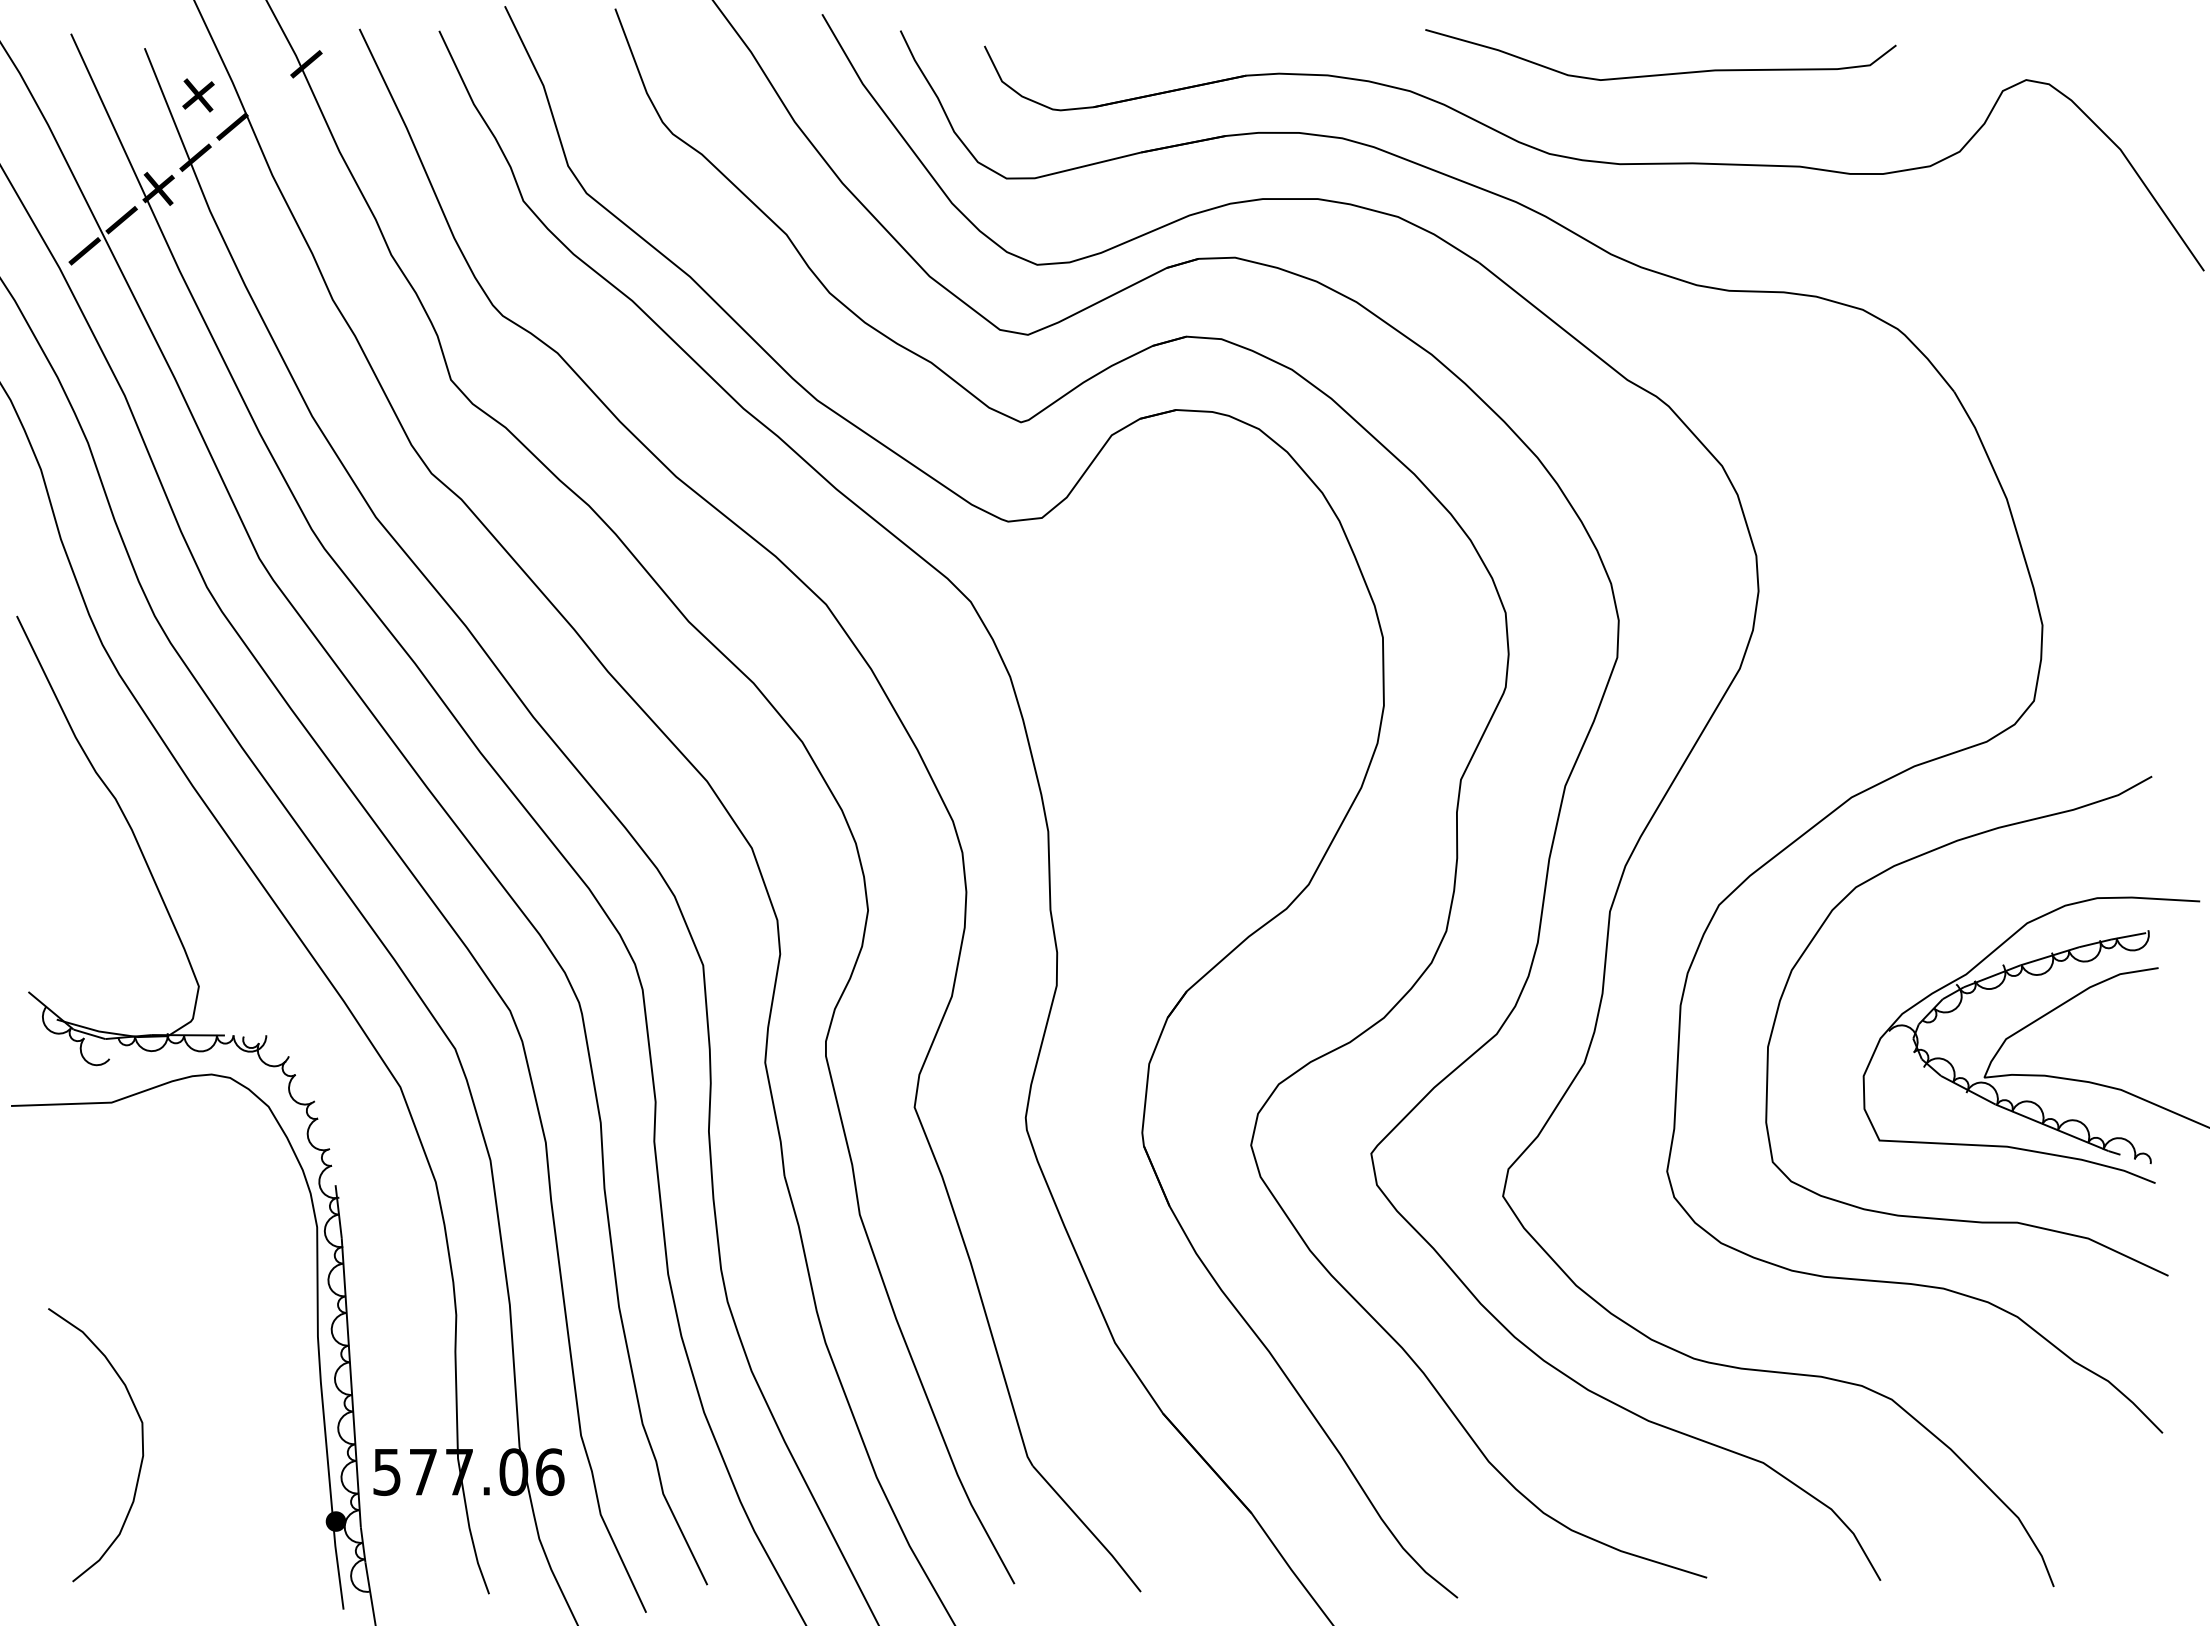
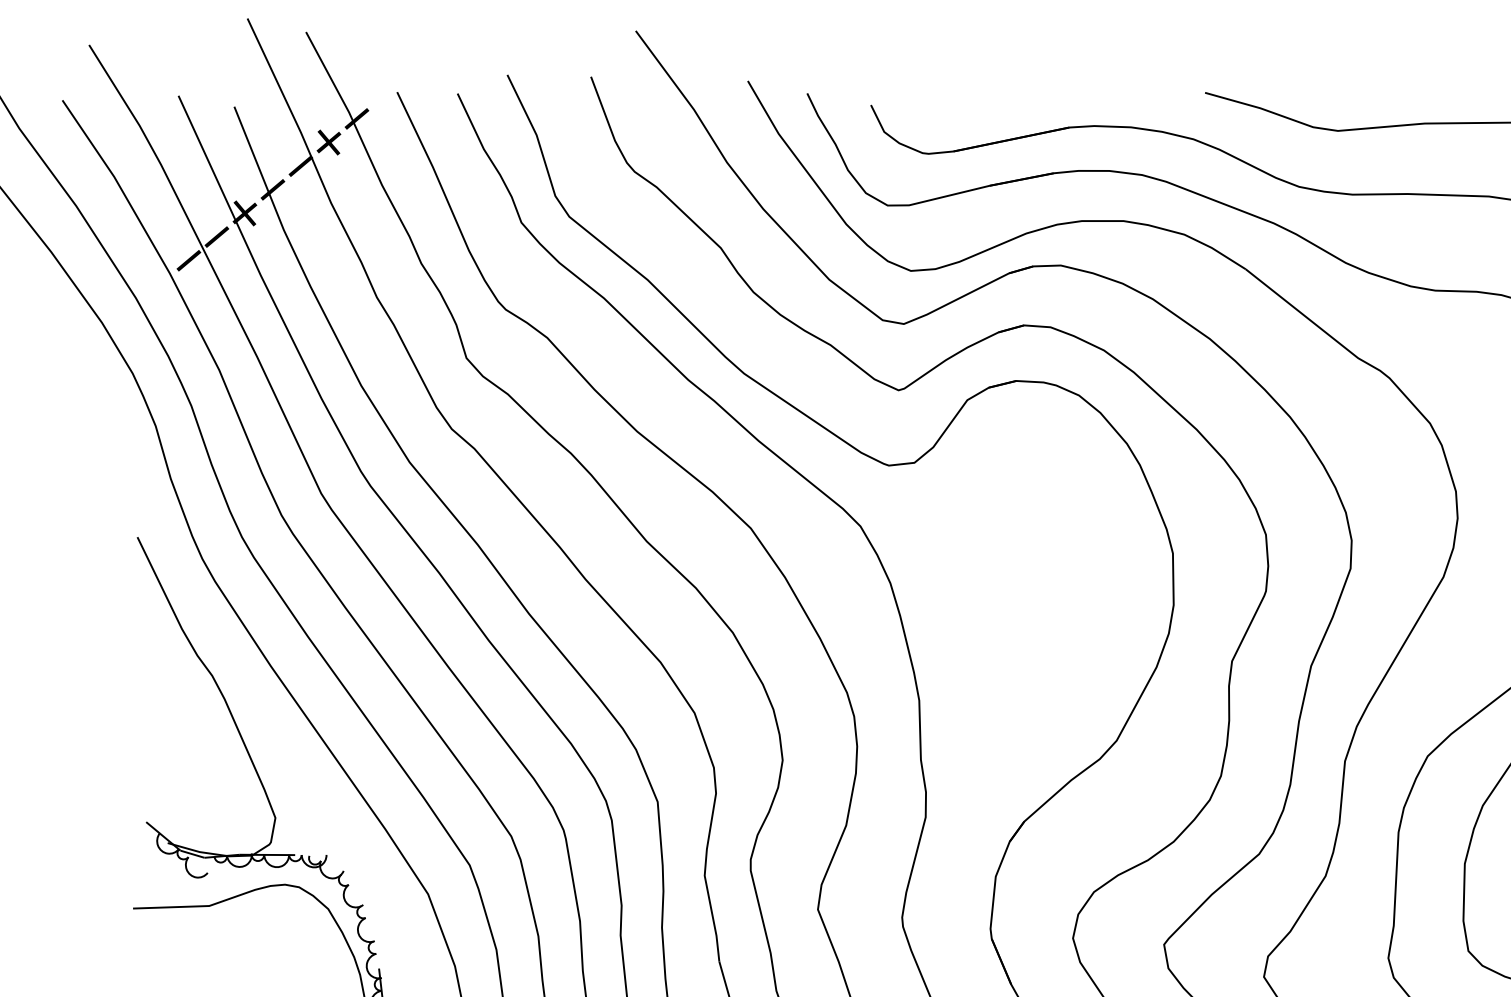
part: (198, 95) -> (328, 142), moved

